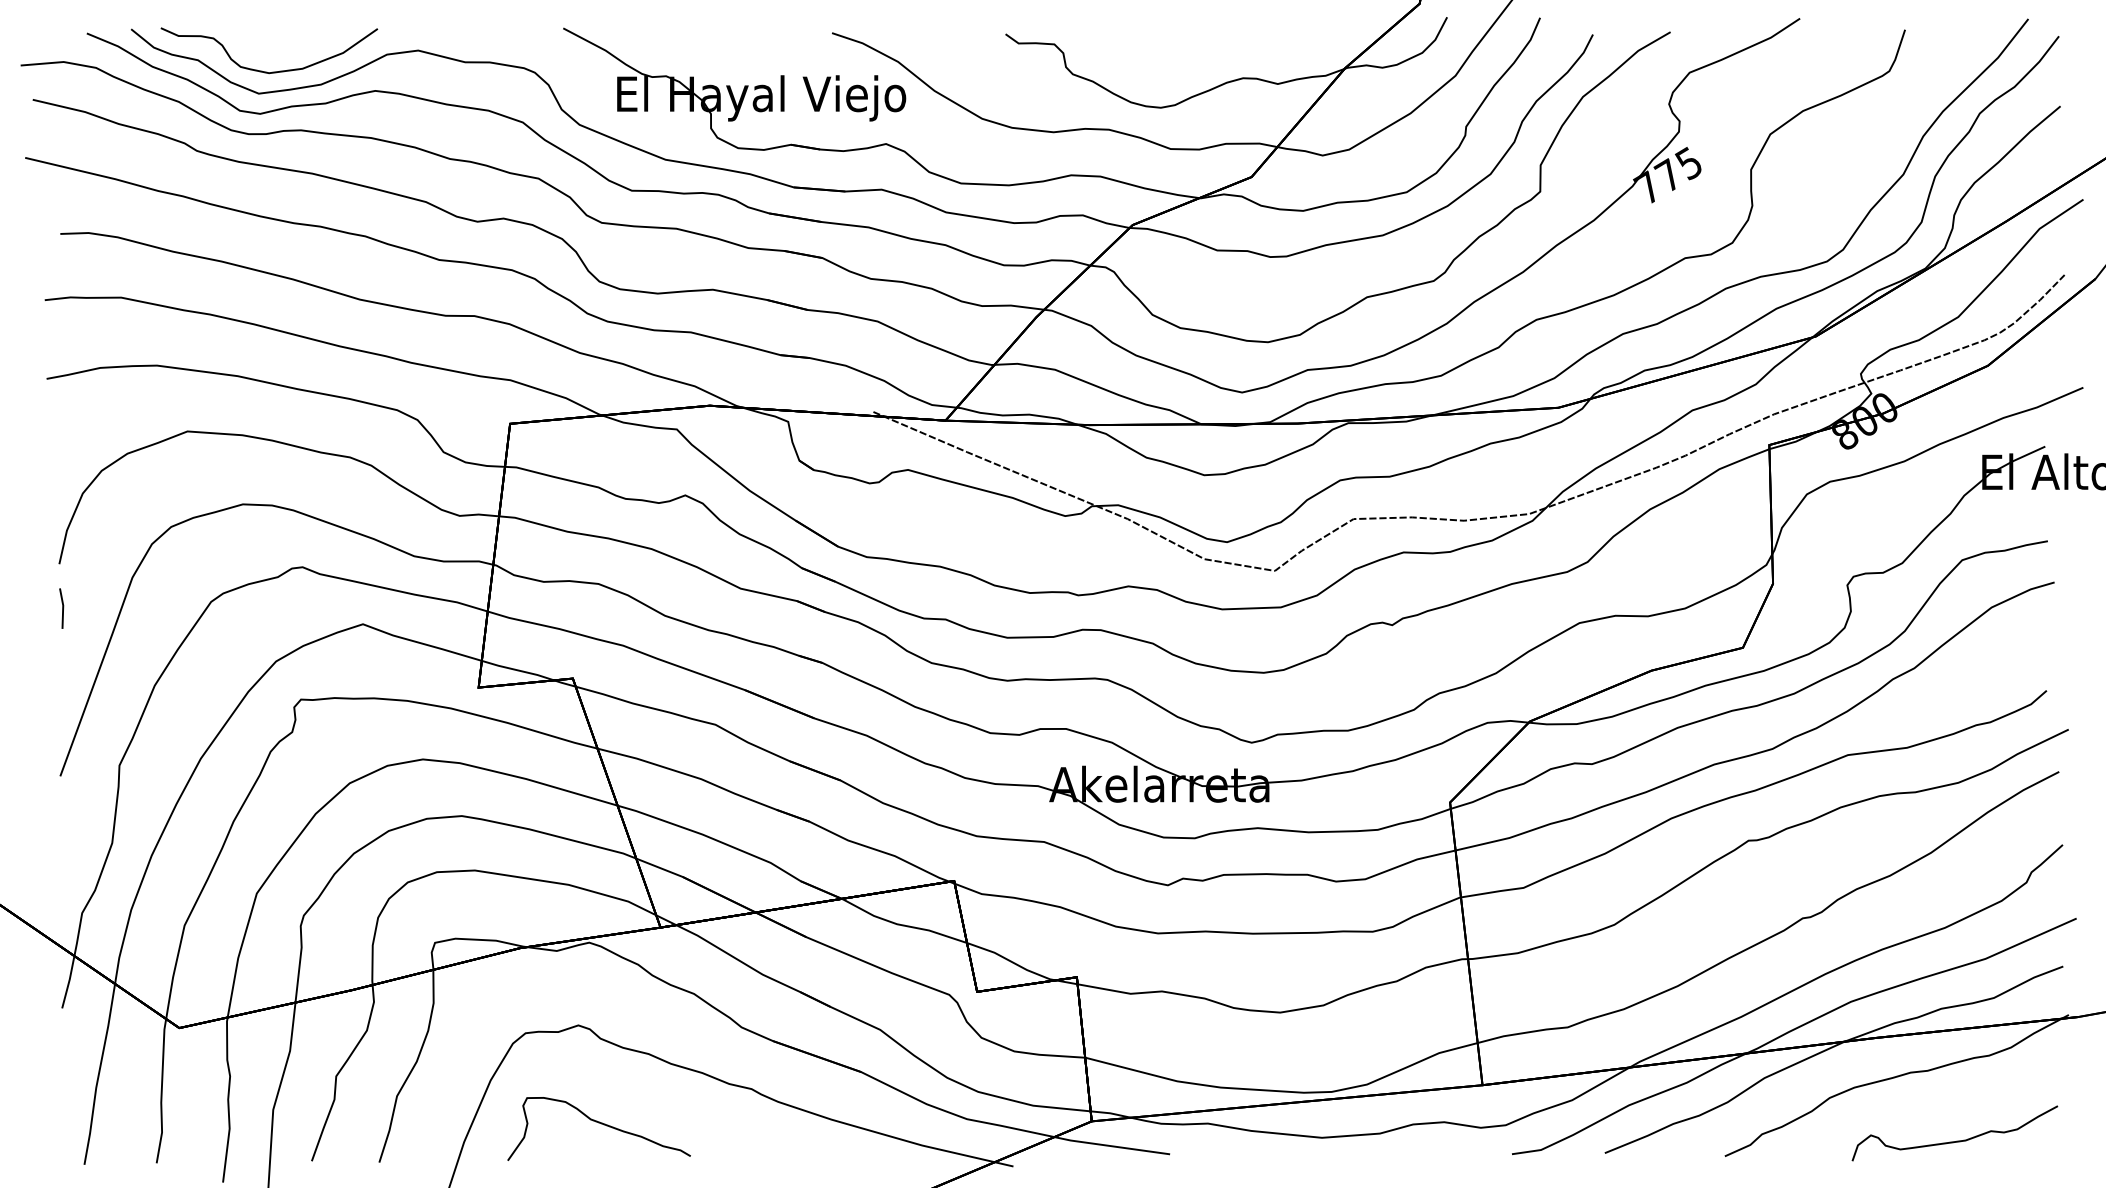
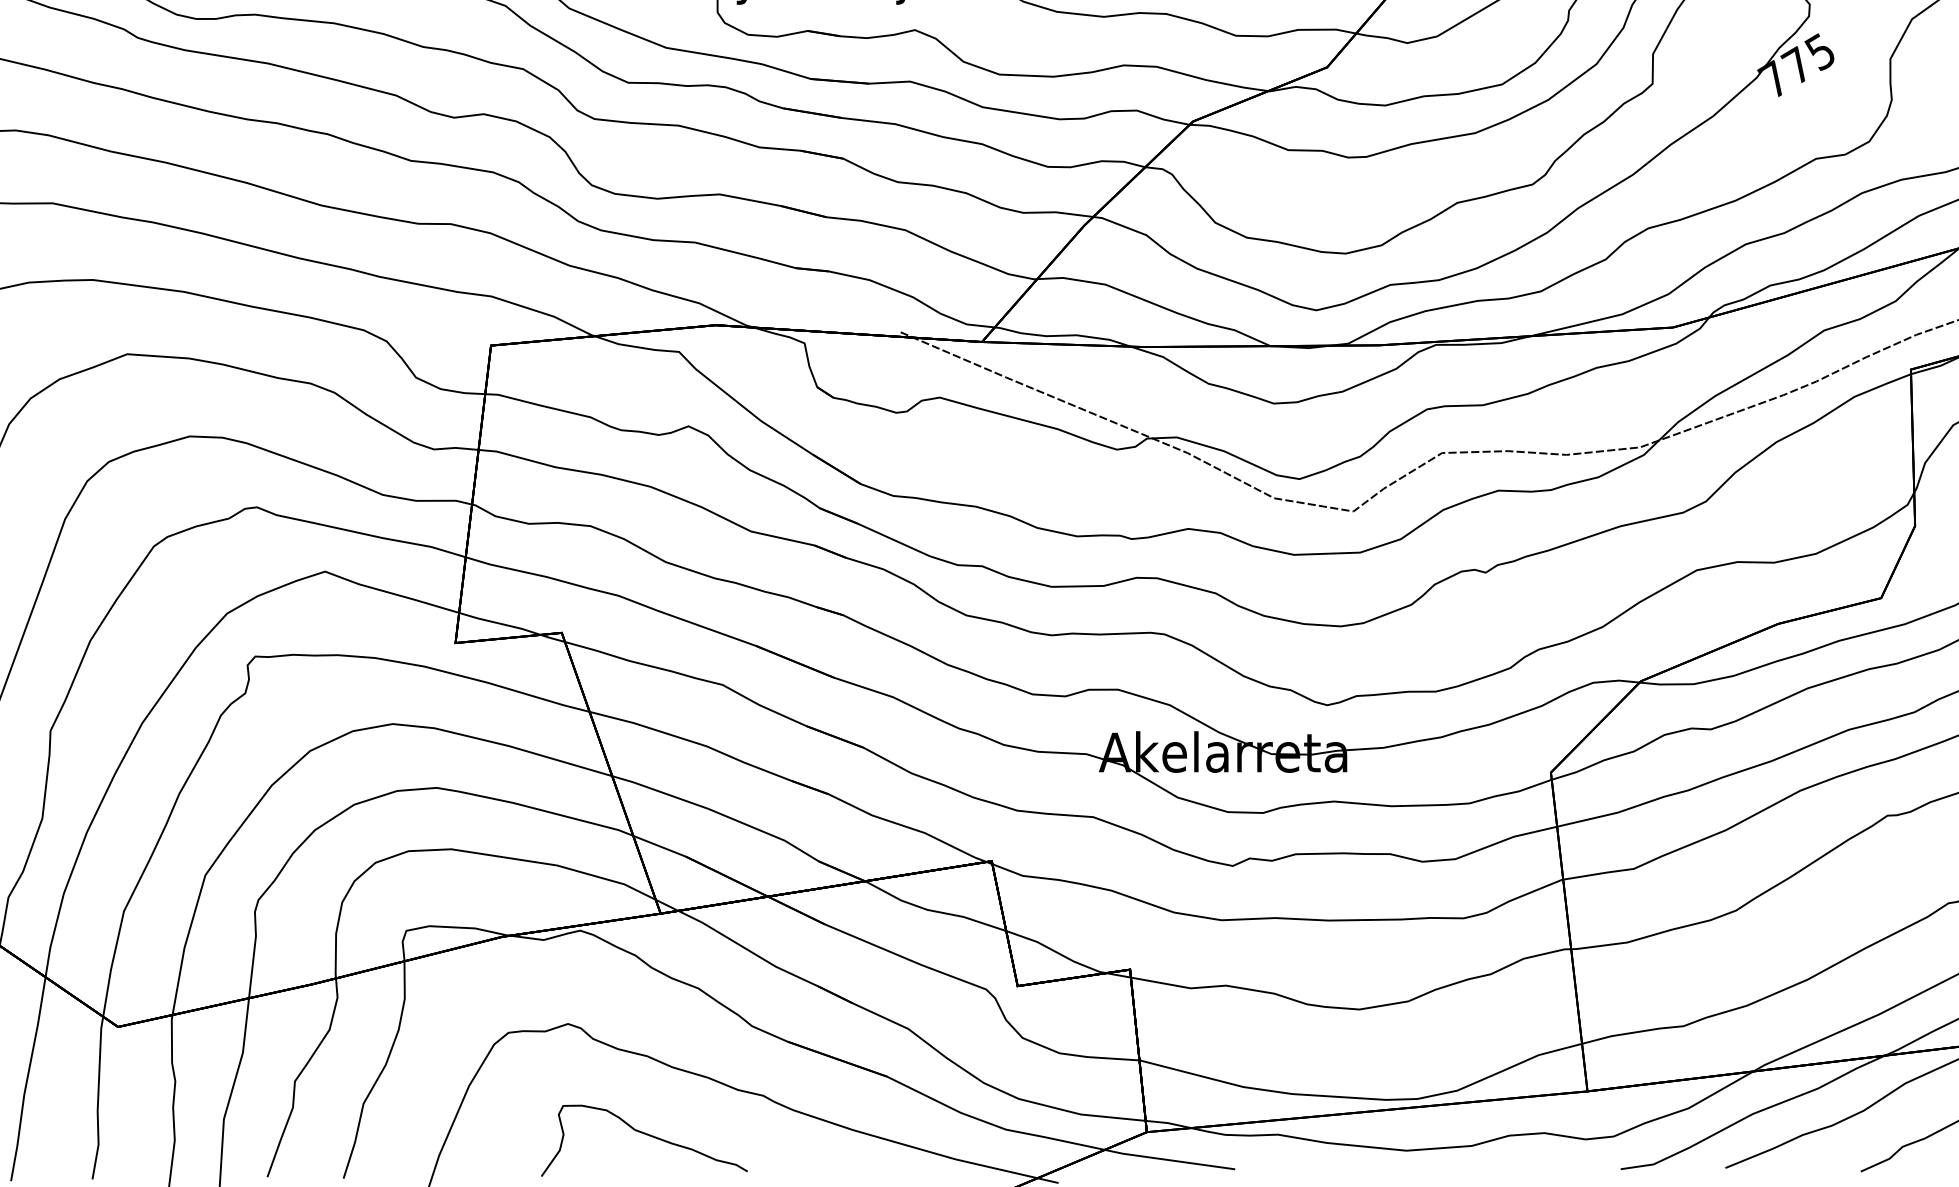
curve: (598, 1123) -> (643, 1134), moved

